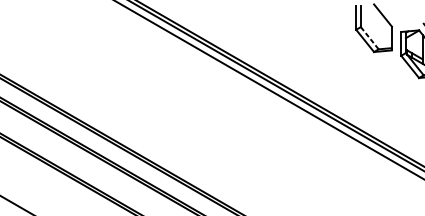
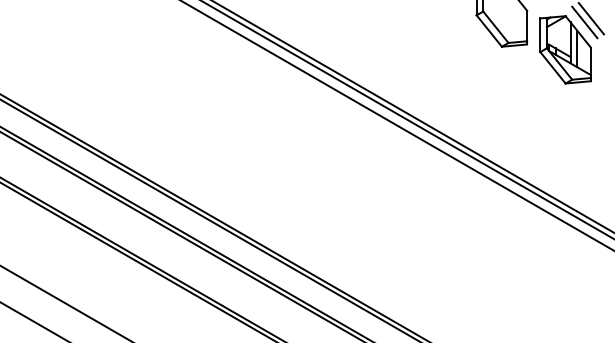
line: (370, 38) -> (496, 27), dashed -> solid

